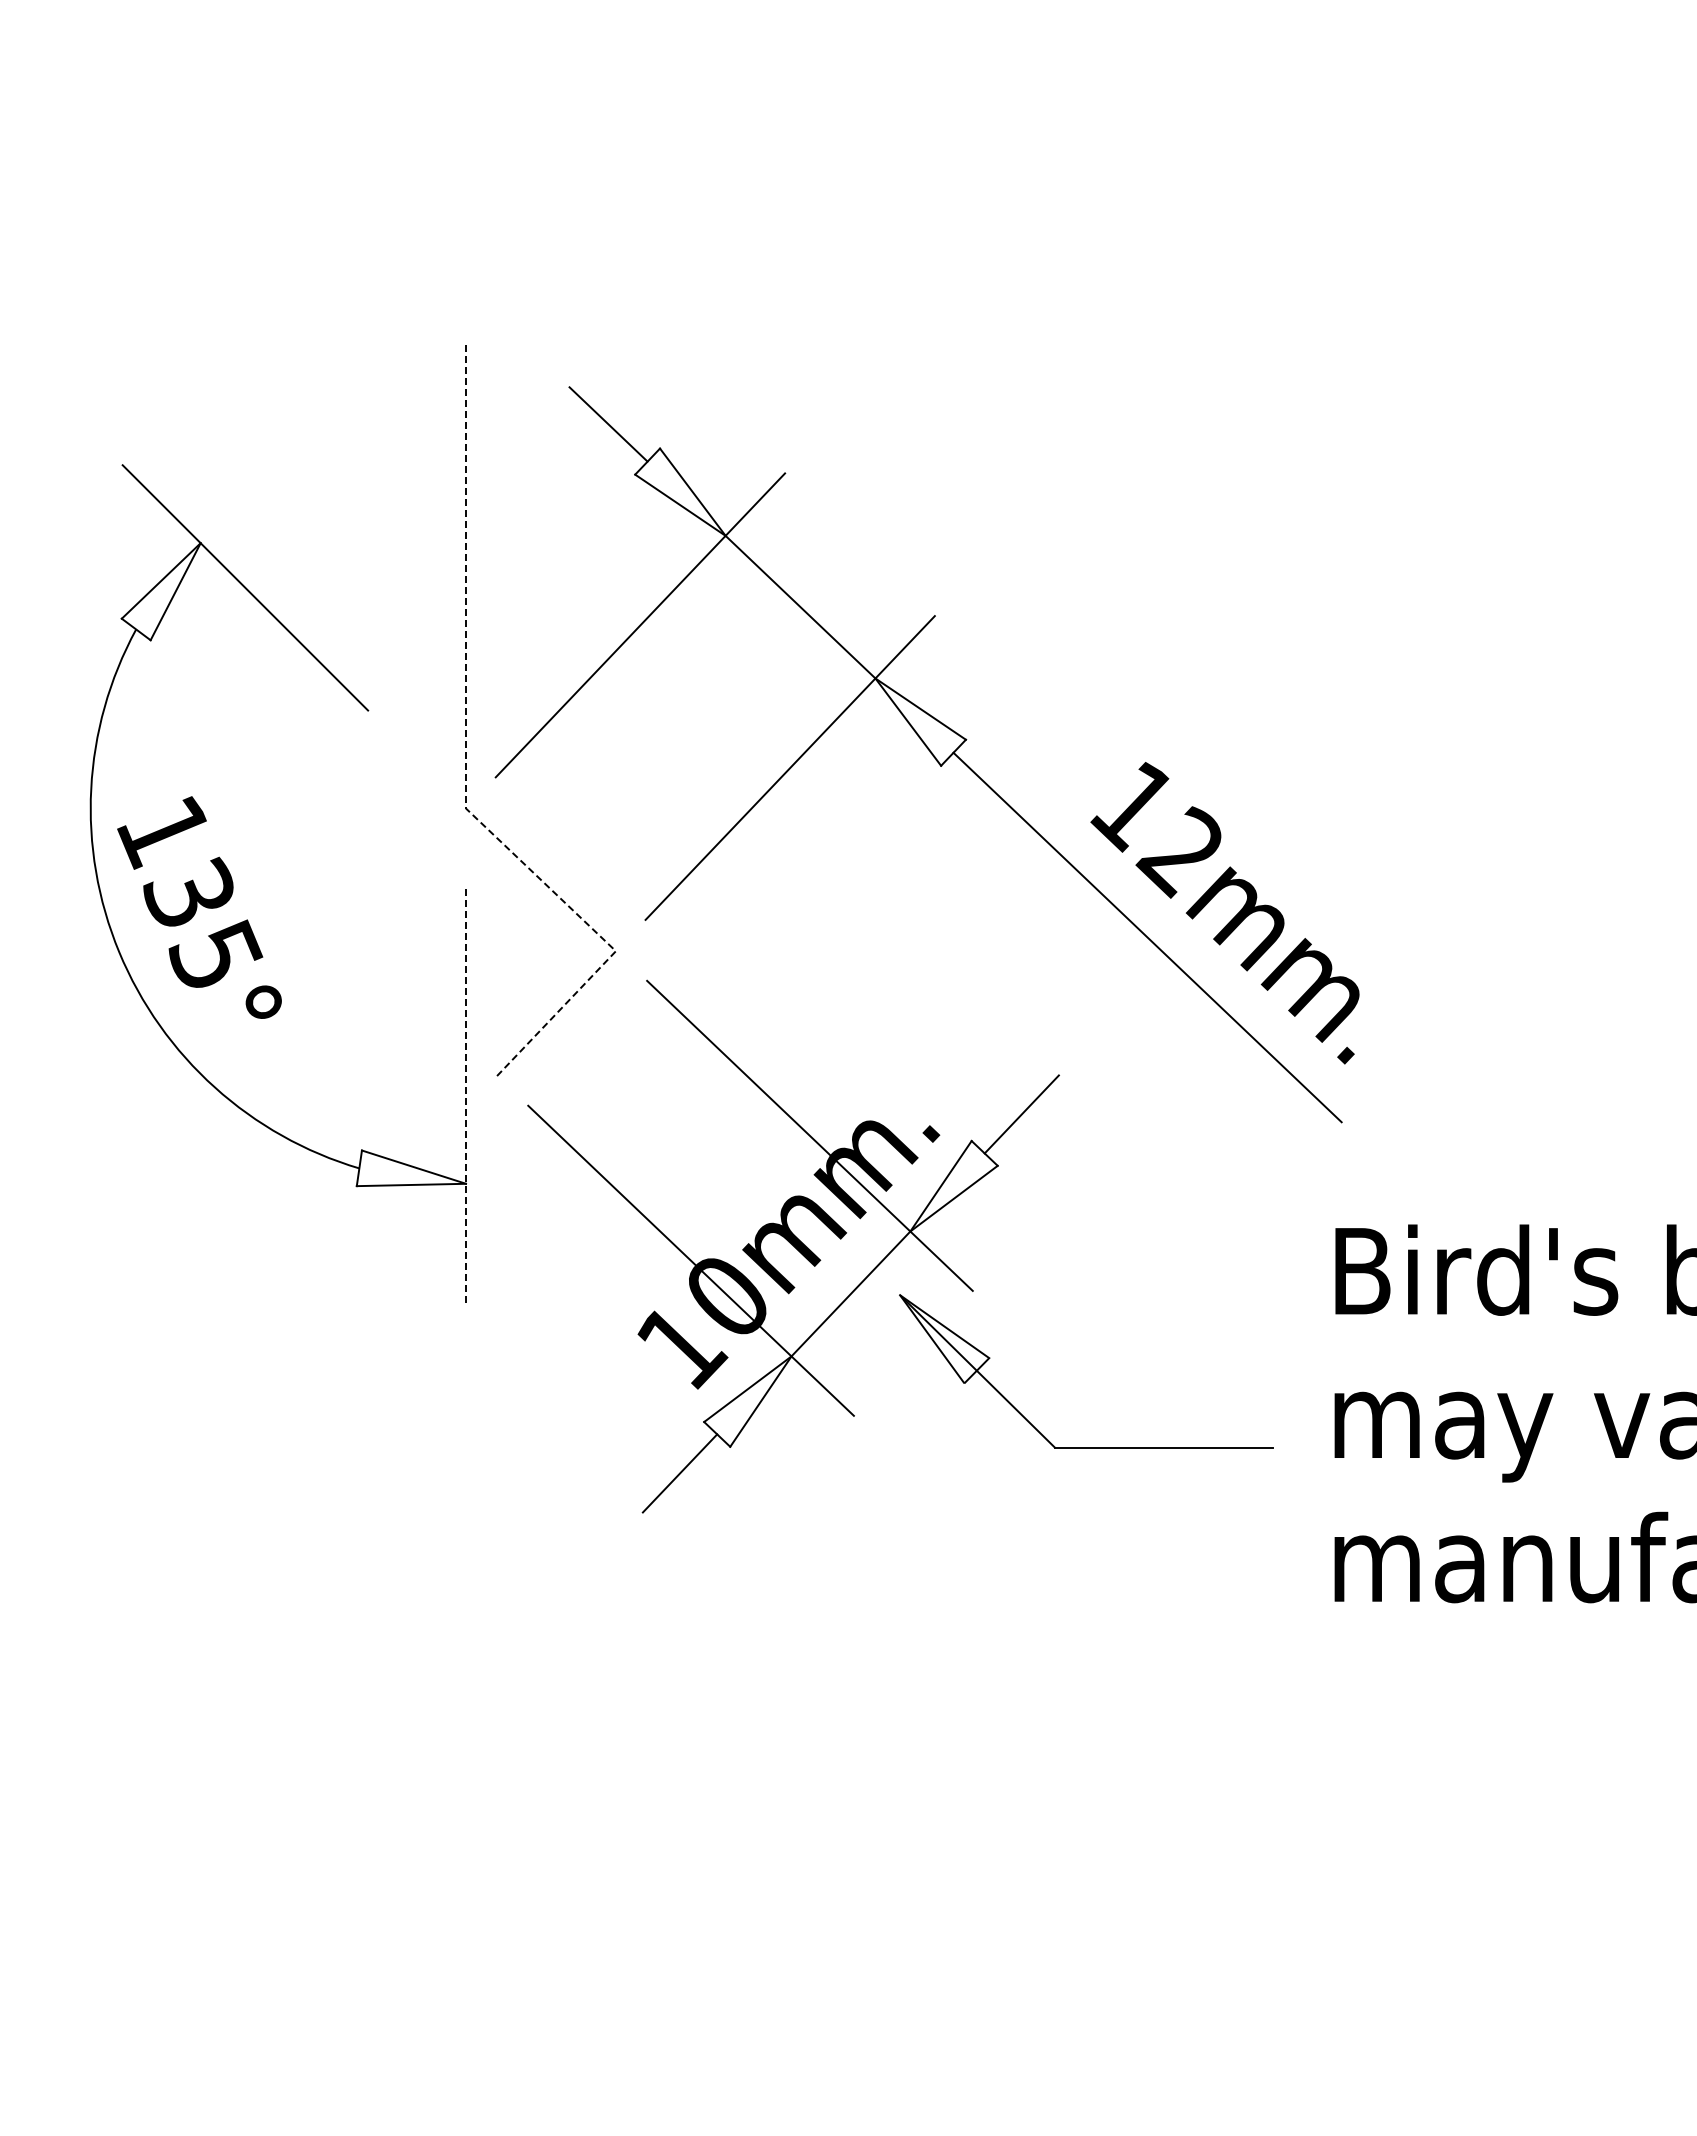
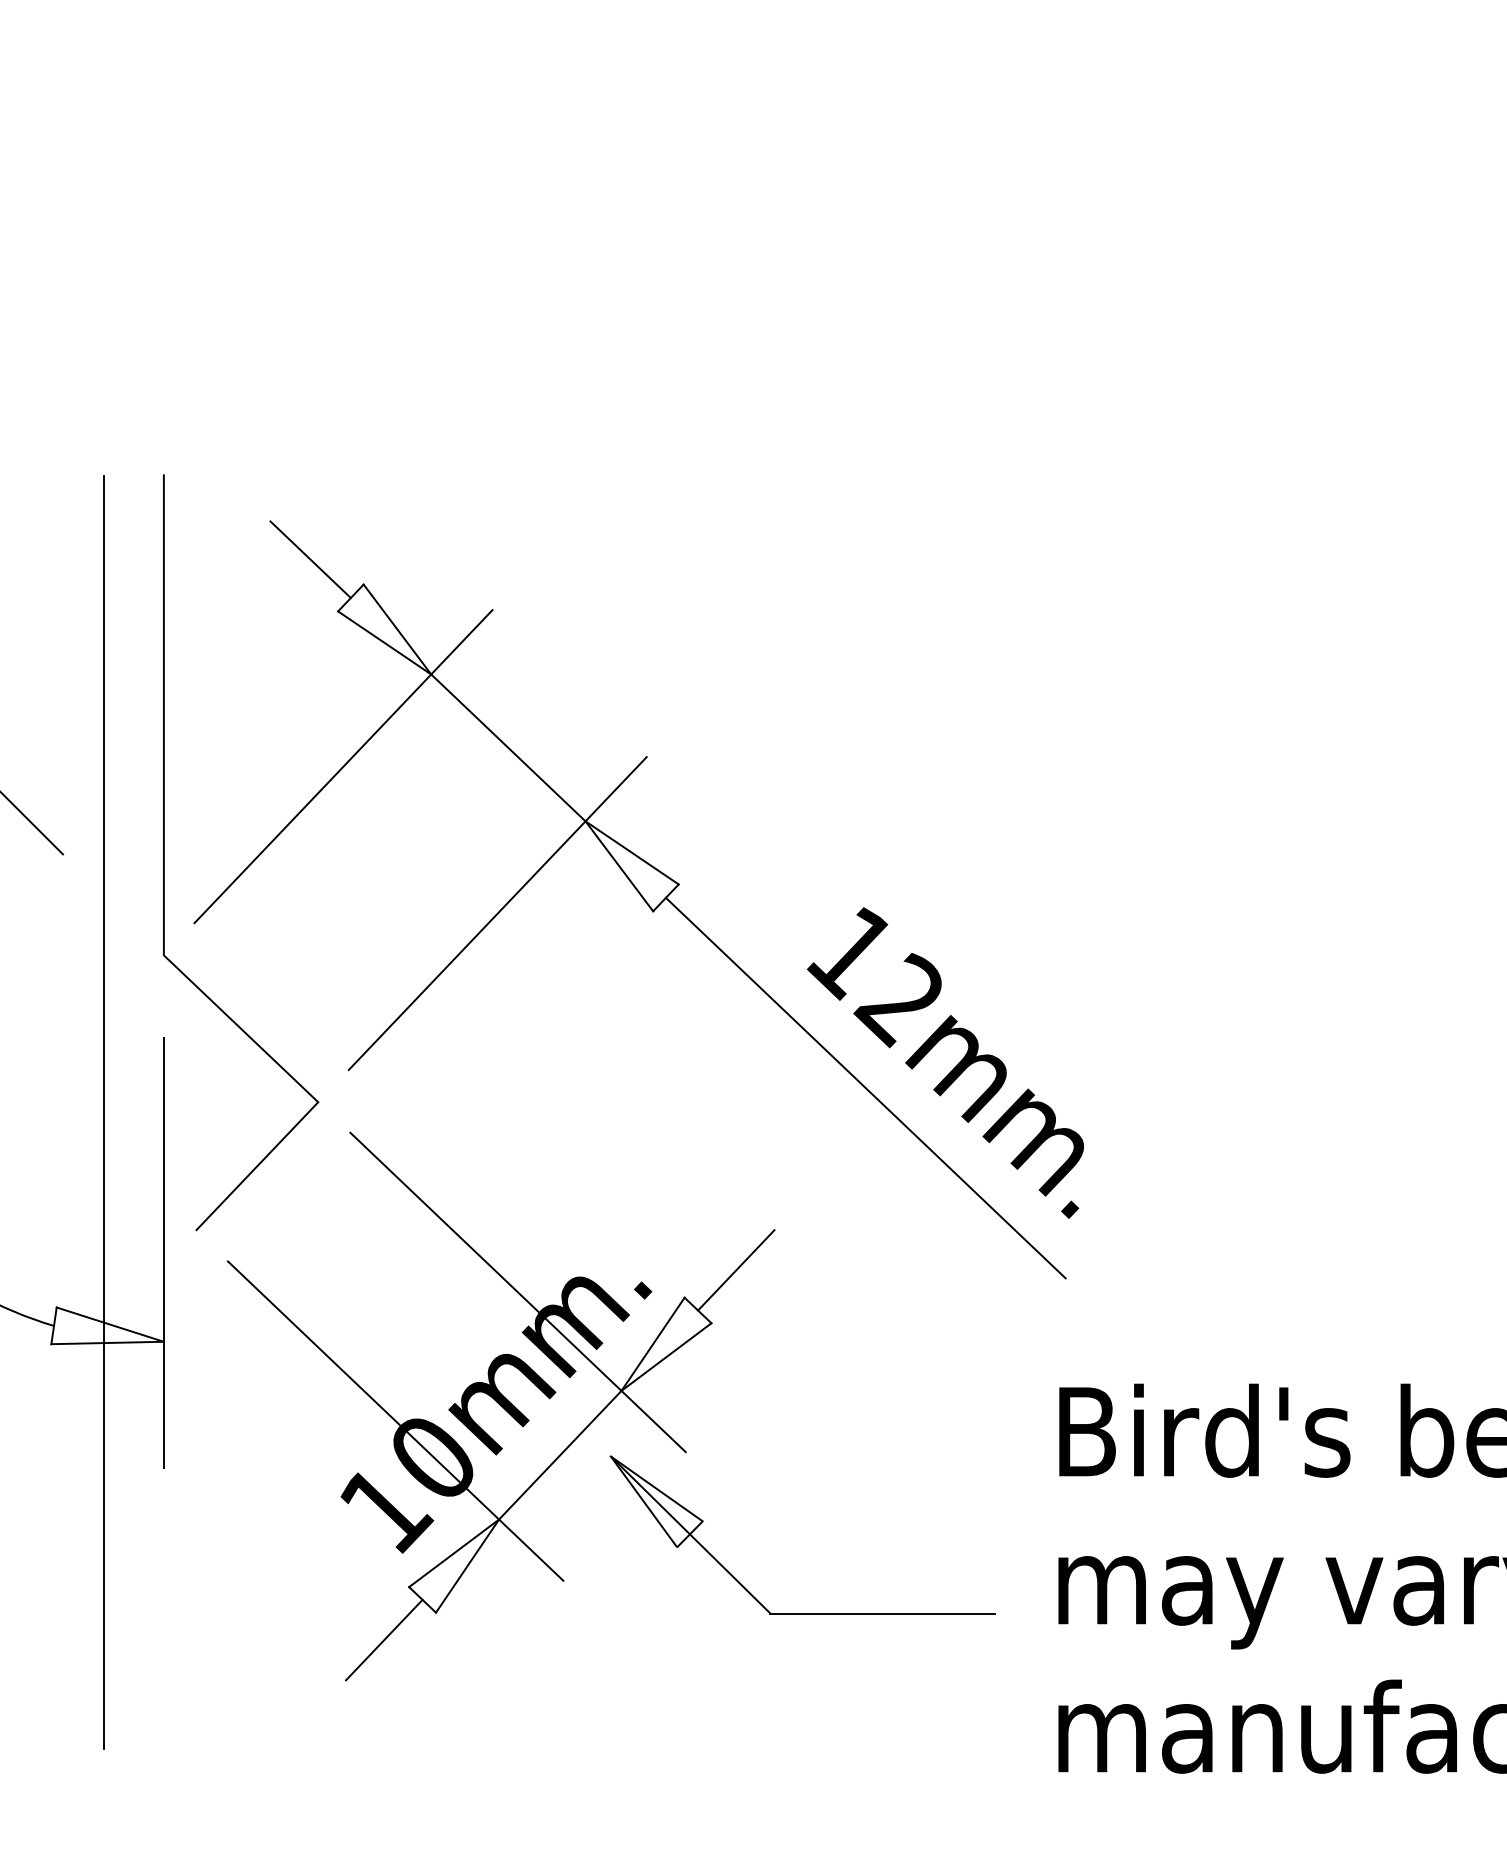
line: (466, 765) -> (164, 910), dashed -> solid
line: (407, 960) -> (103, 1111), added
line: (466, 1097) -> (164, 1252), dashed -> solid

